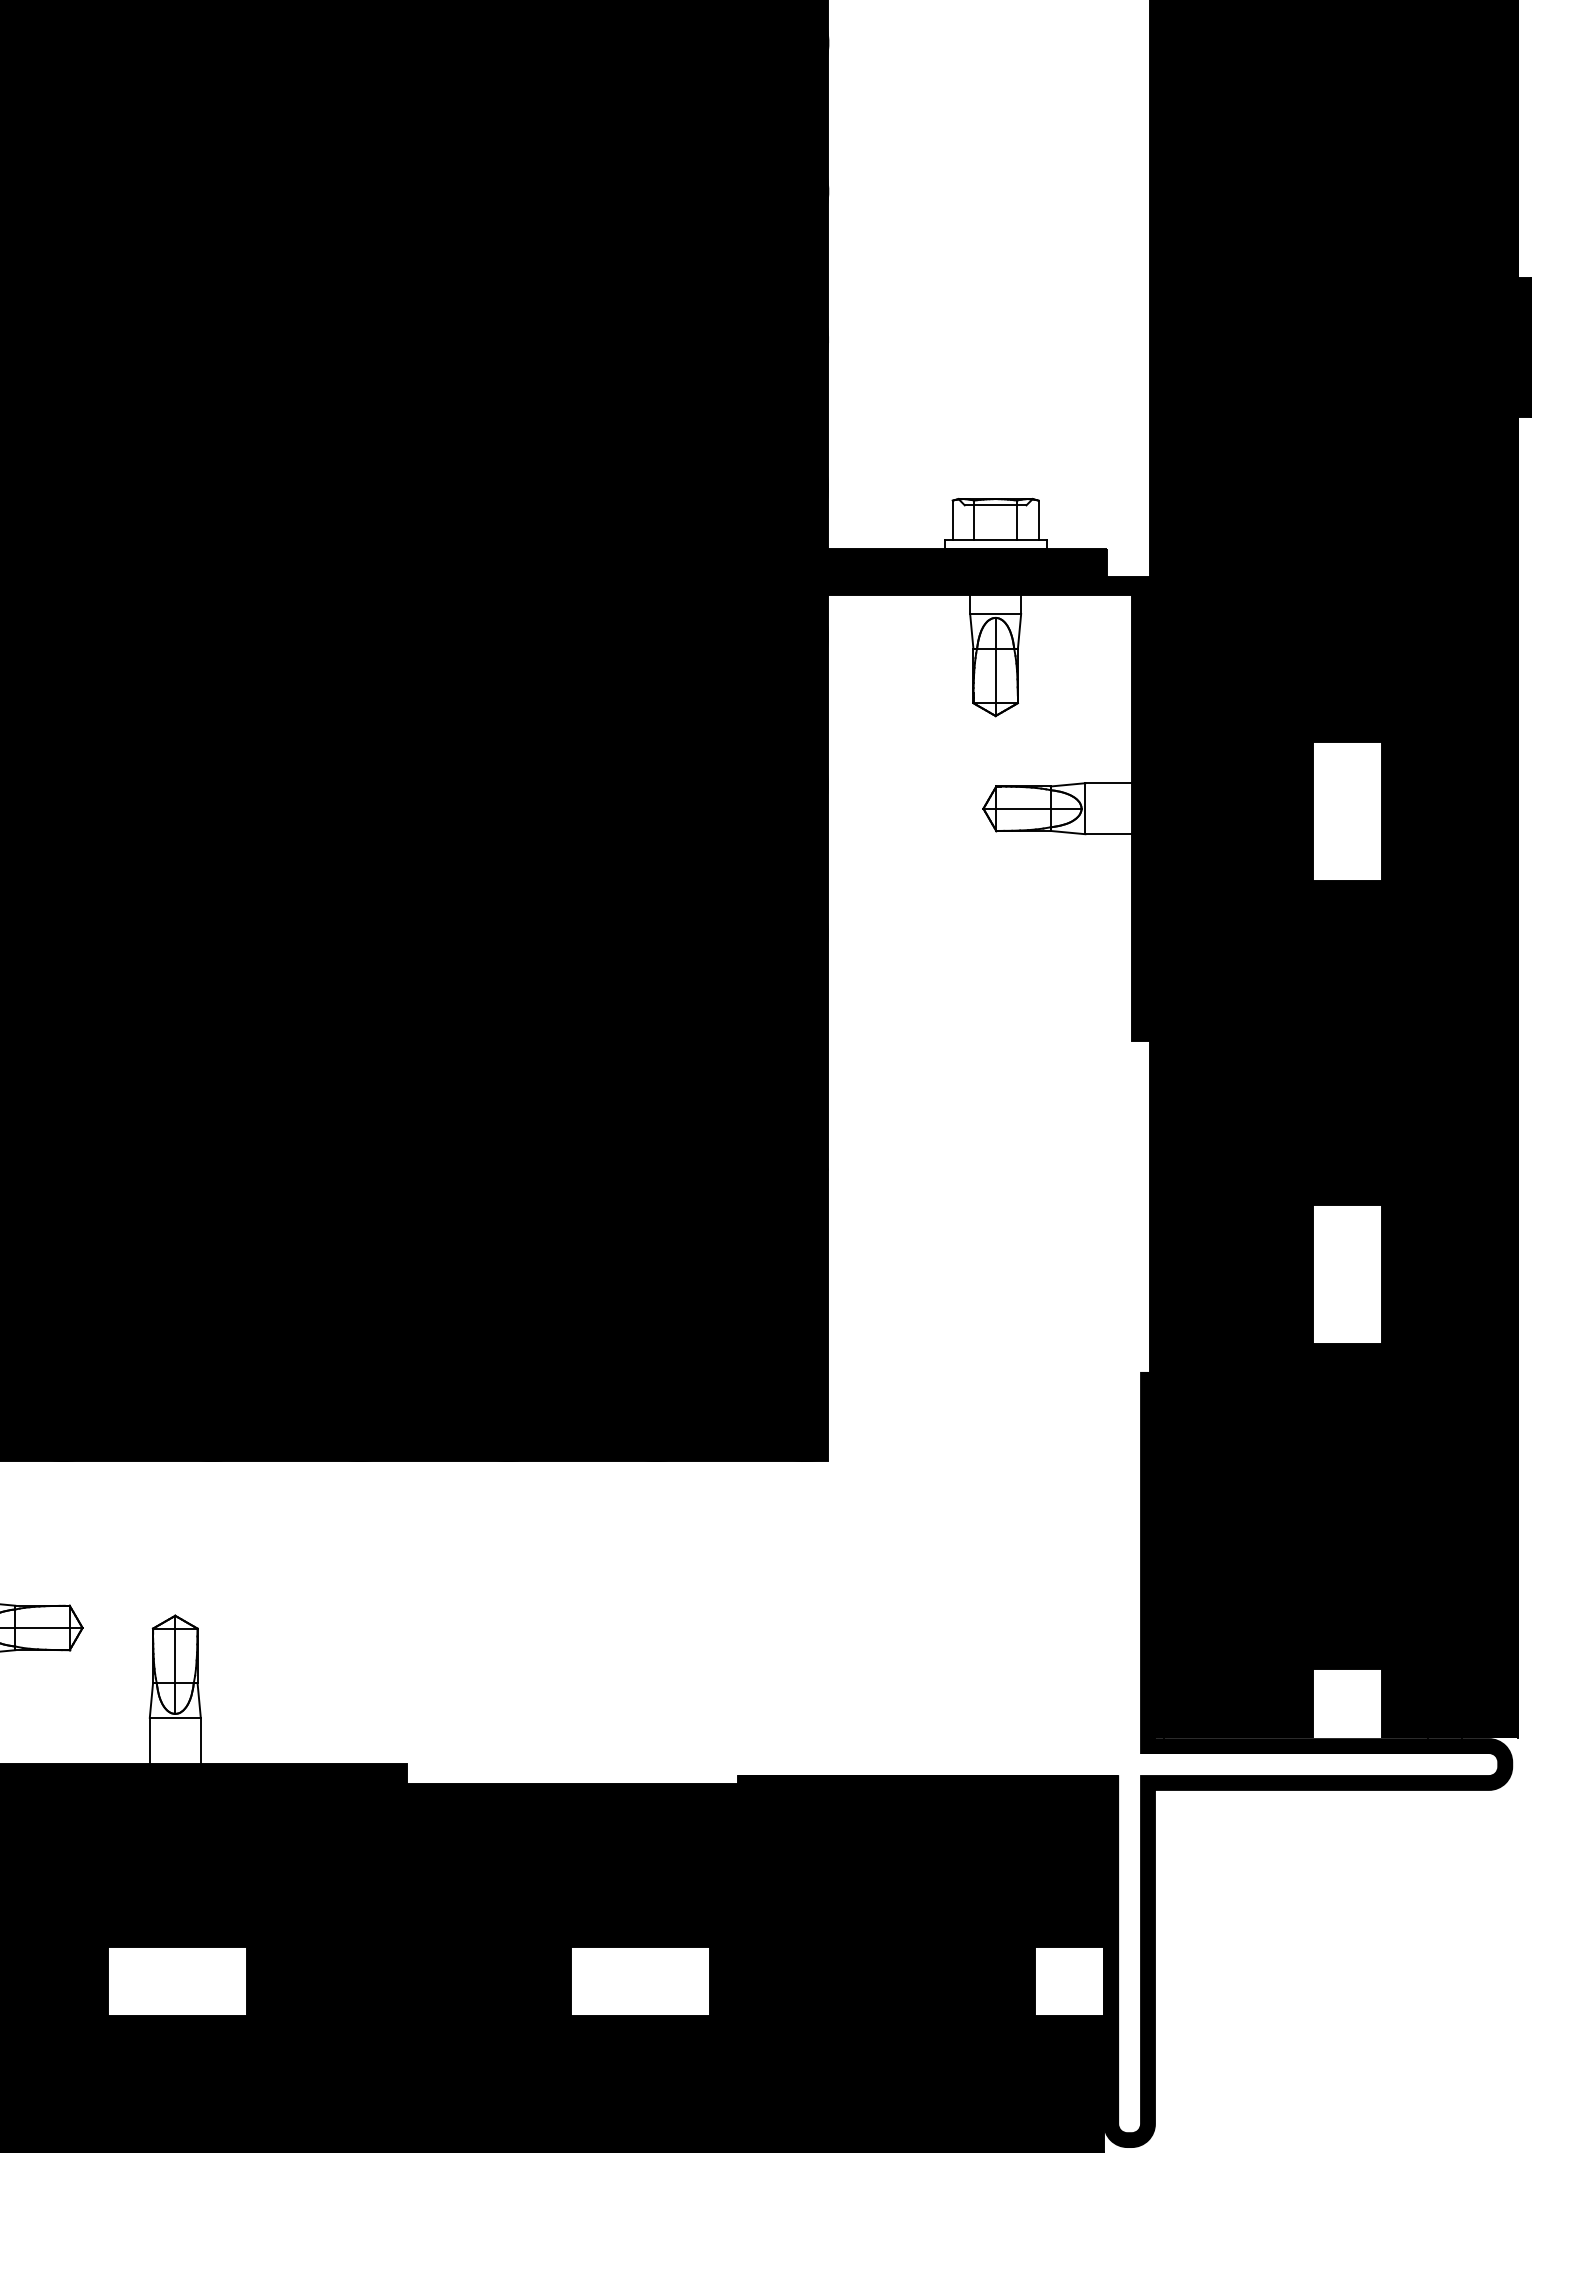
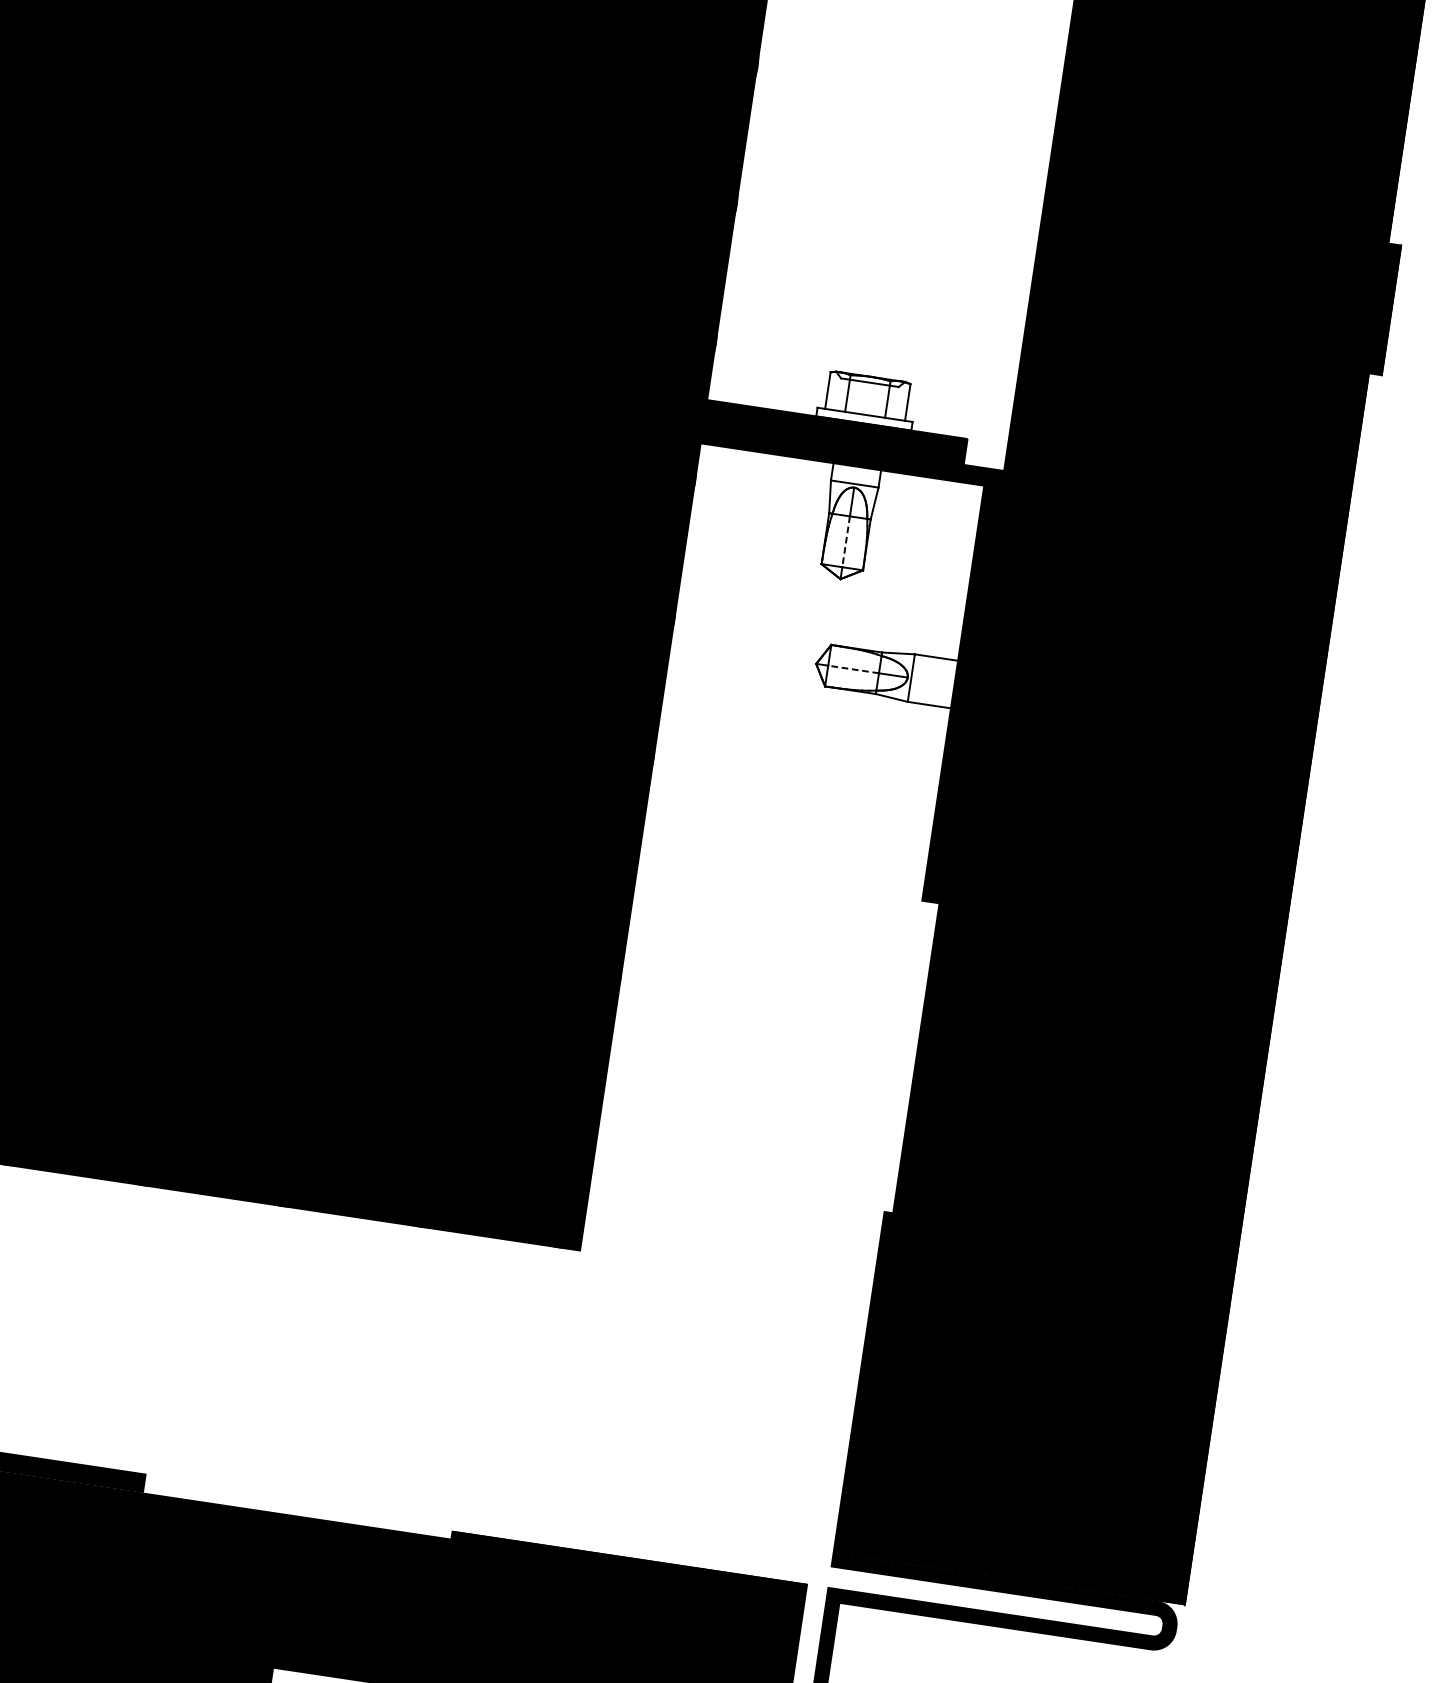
line: (995, 676) -> (845, 542), solid -> dashed
line: (1023, 808) -> (853, 669), solid -> dashed

